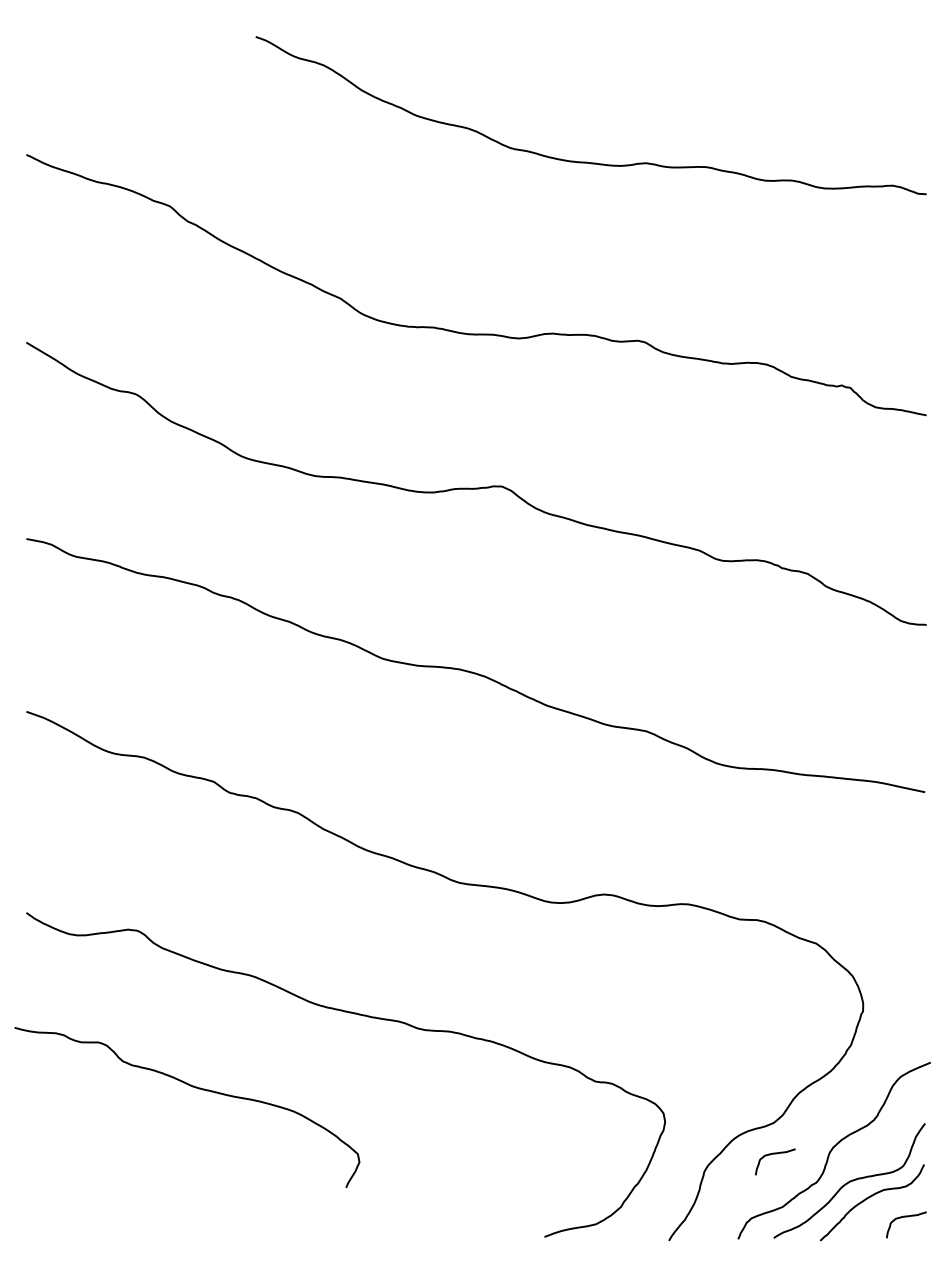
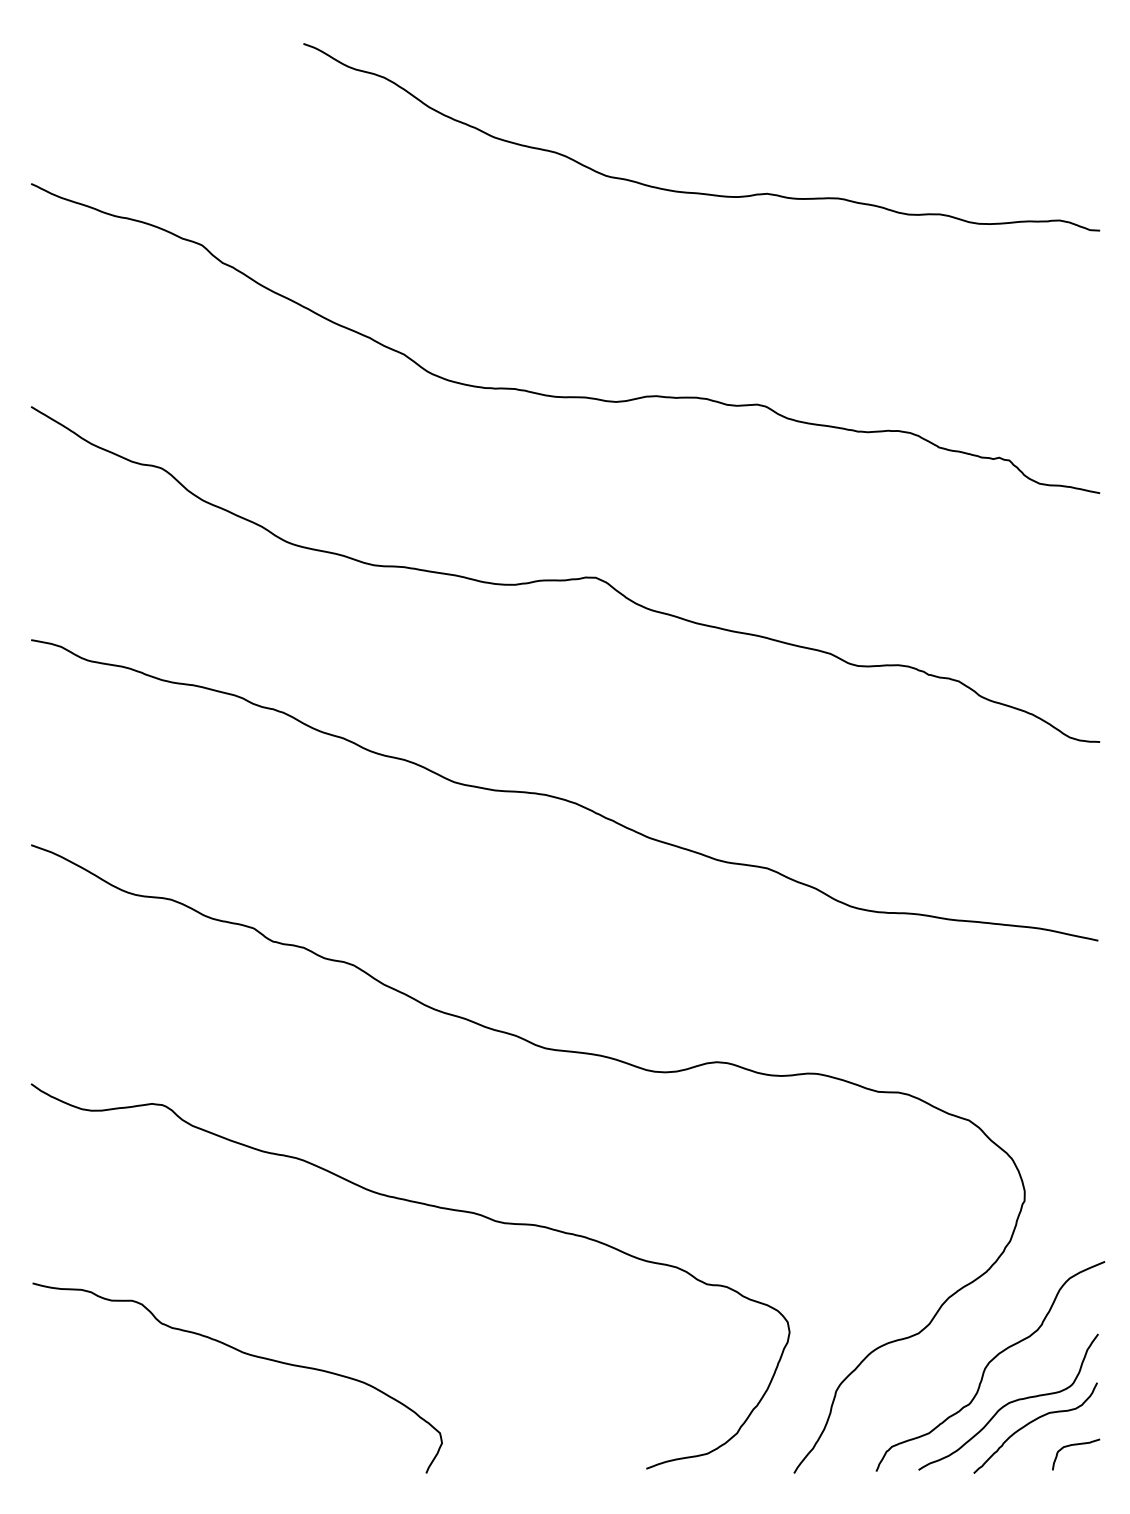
curve: (192, 1087) -> (243, 1354), moved
curve: (775, 1154) -> (920, 1370), removed

